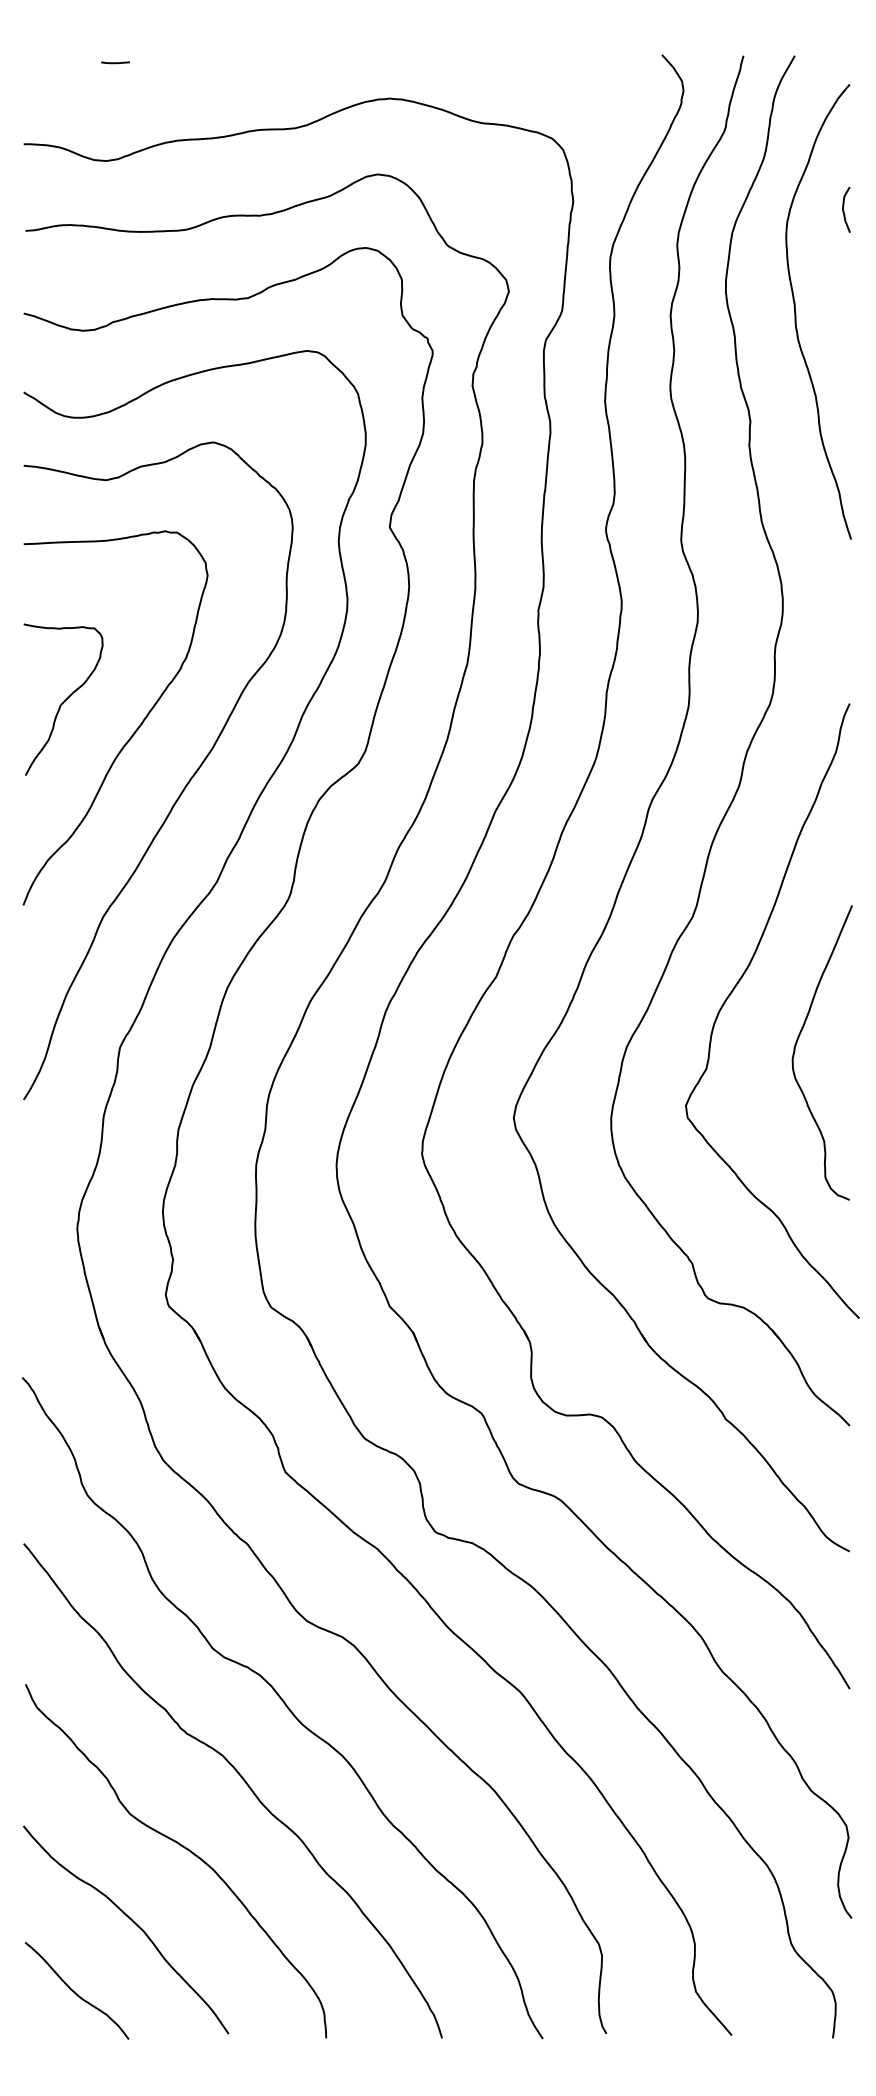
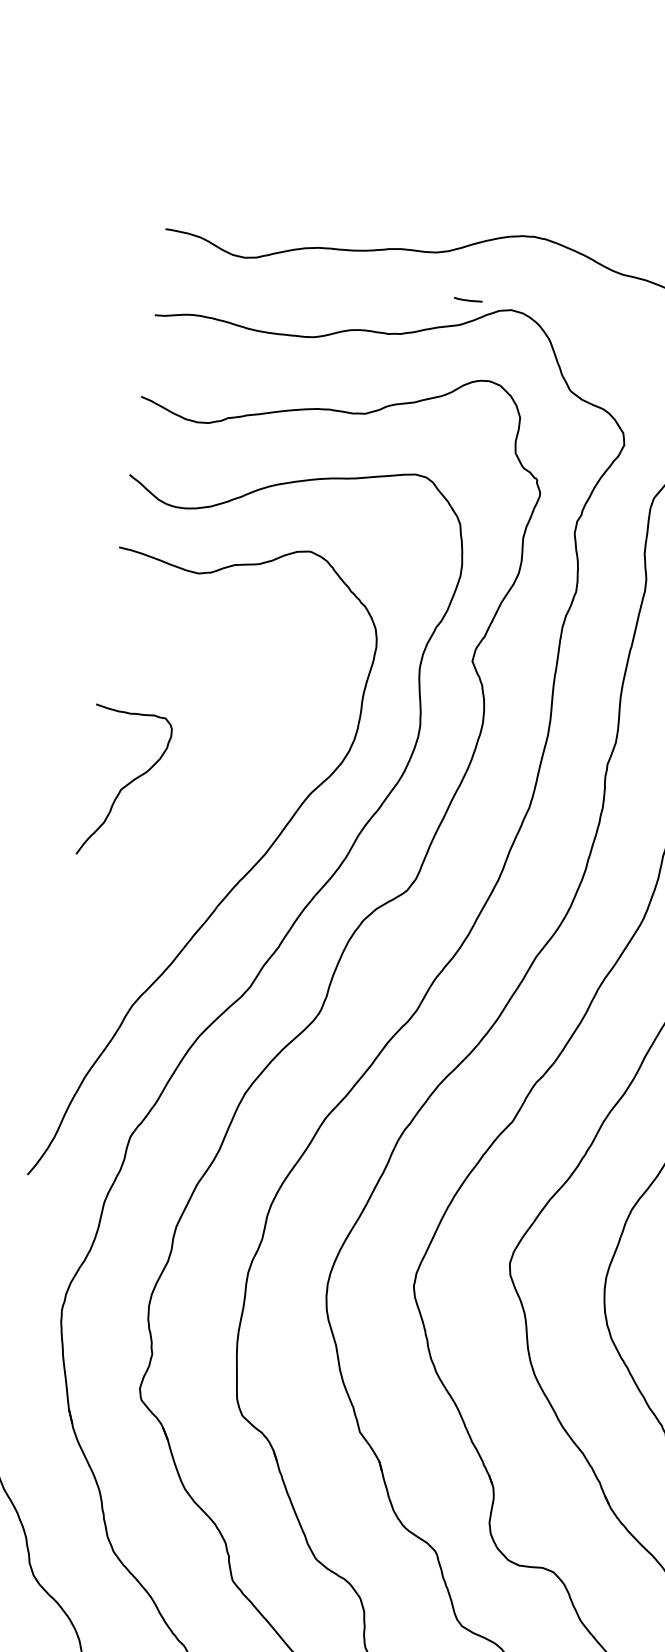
line: (115, 62) -> (468, 299), moved
curve: (133, 732) -> (189, 827), removed

